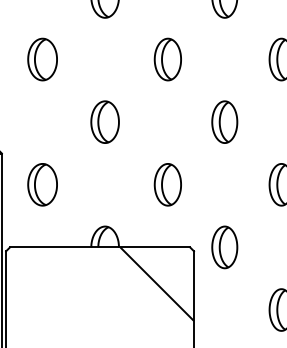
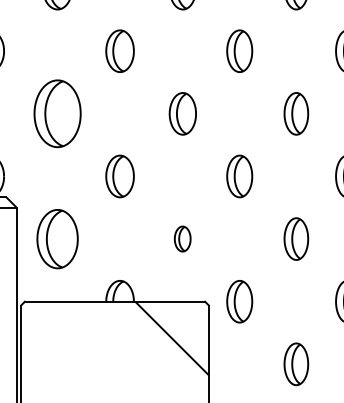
part: (42, 59) -> (57, 113), size x1.6
part: (42, 184) -> (57, 238), size x1.4
part: (167, 184) -> (182, 238), size x0.6

